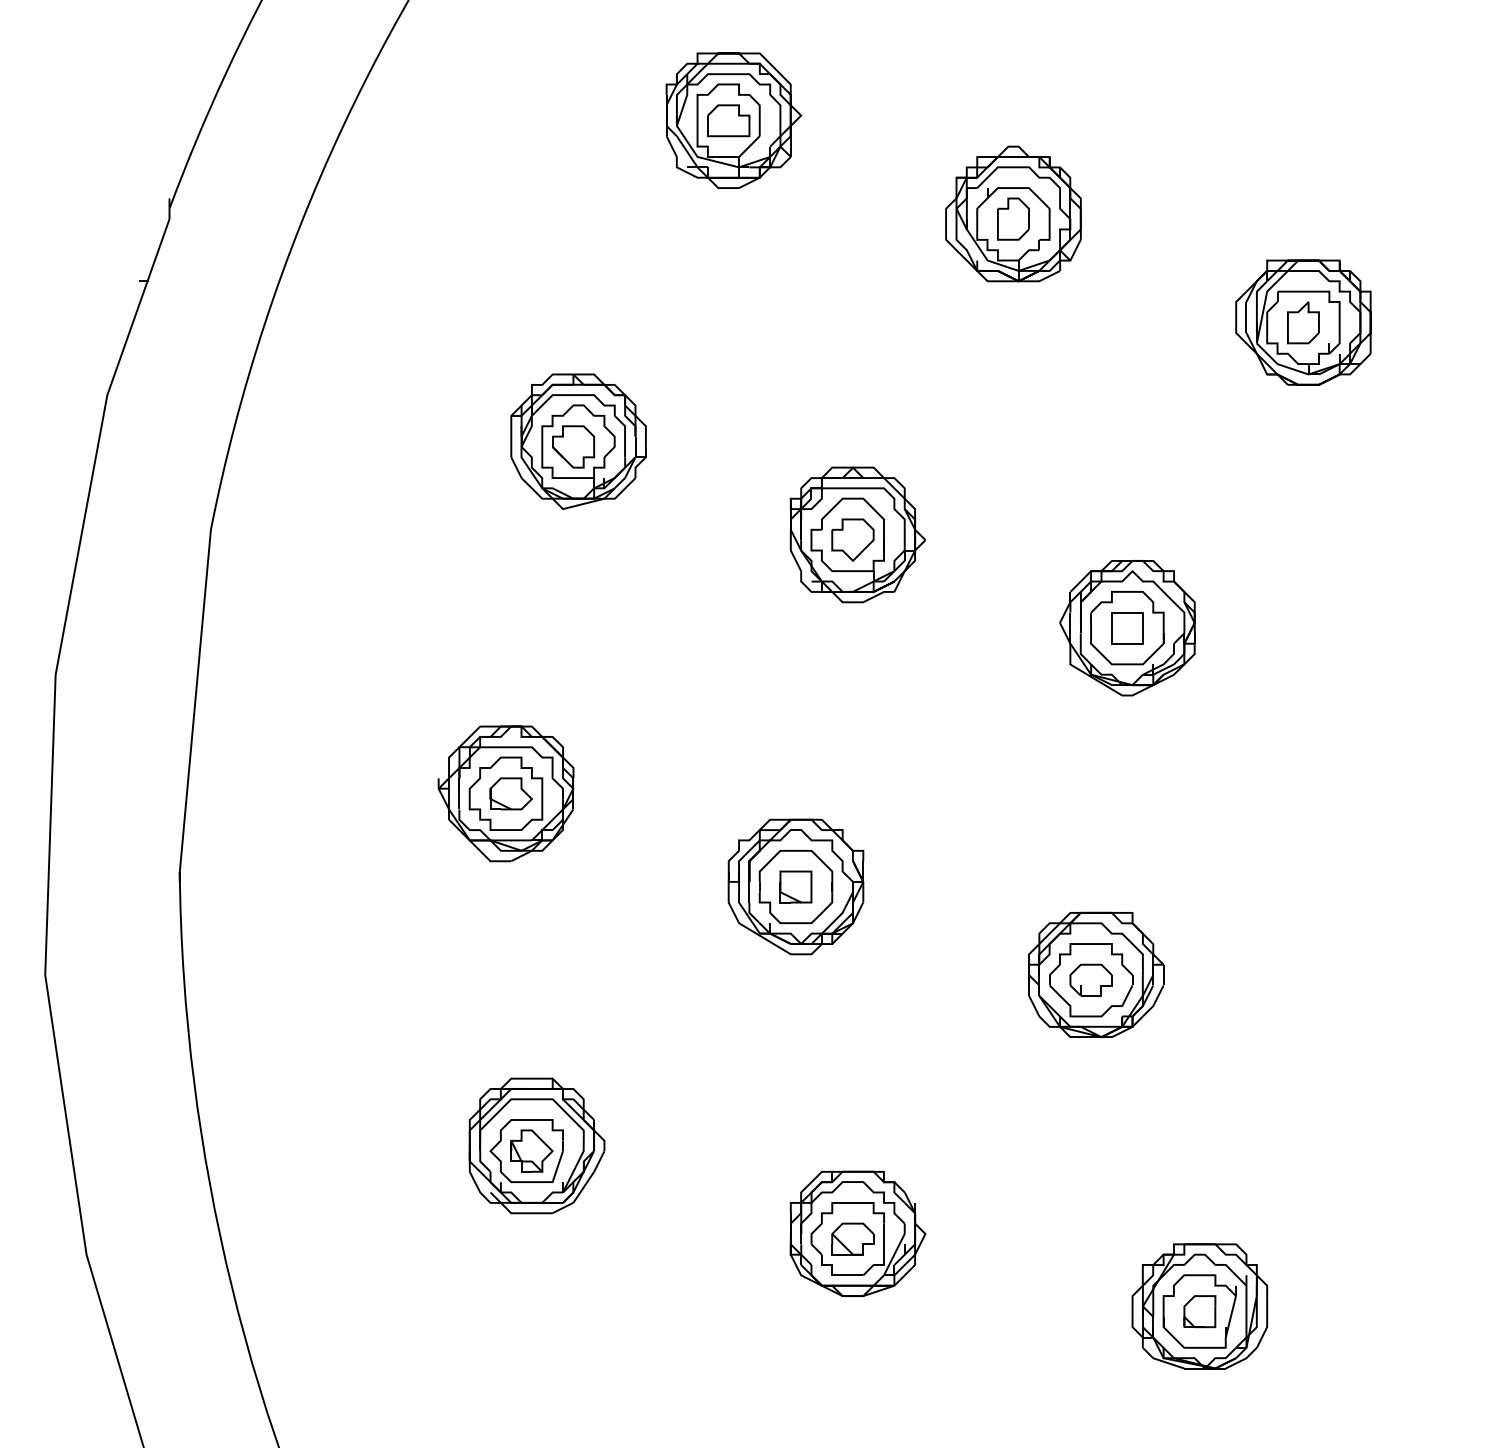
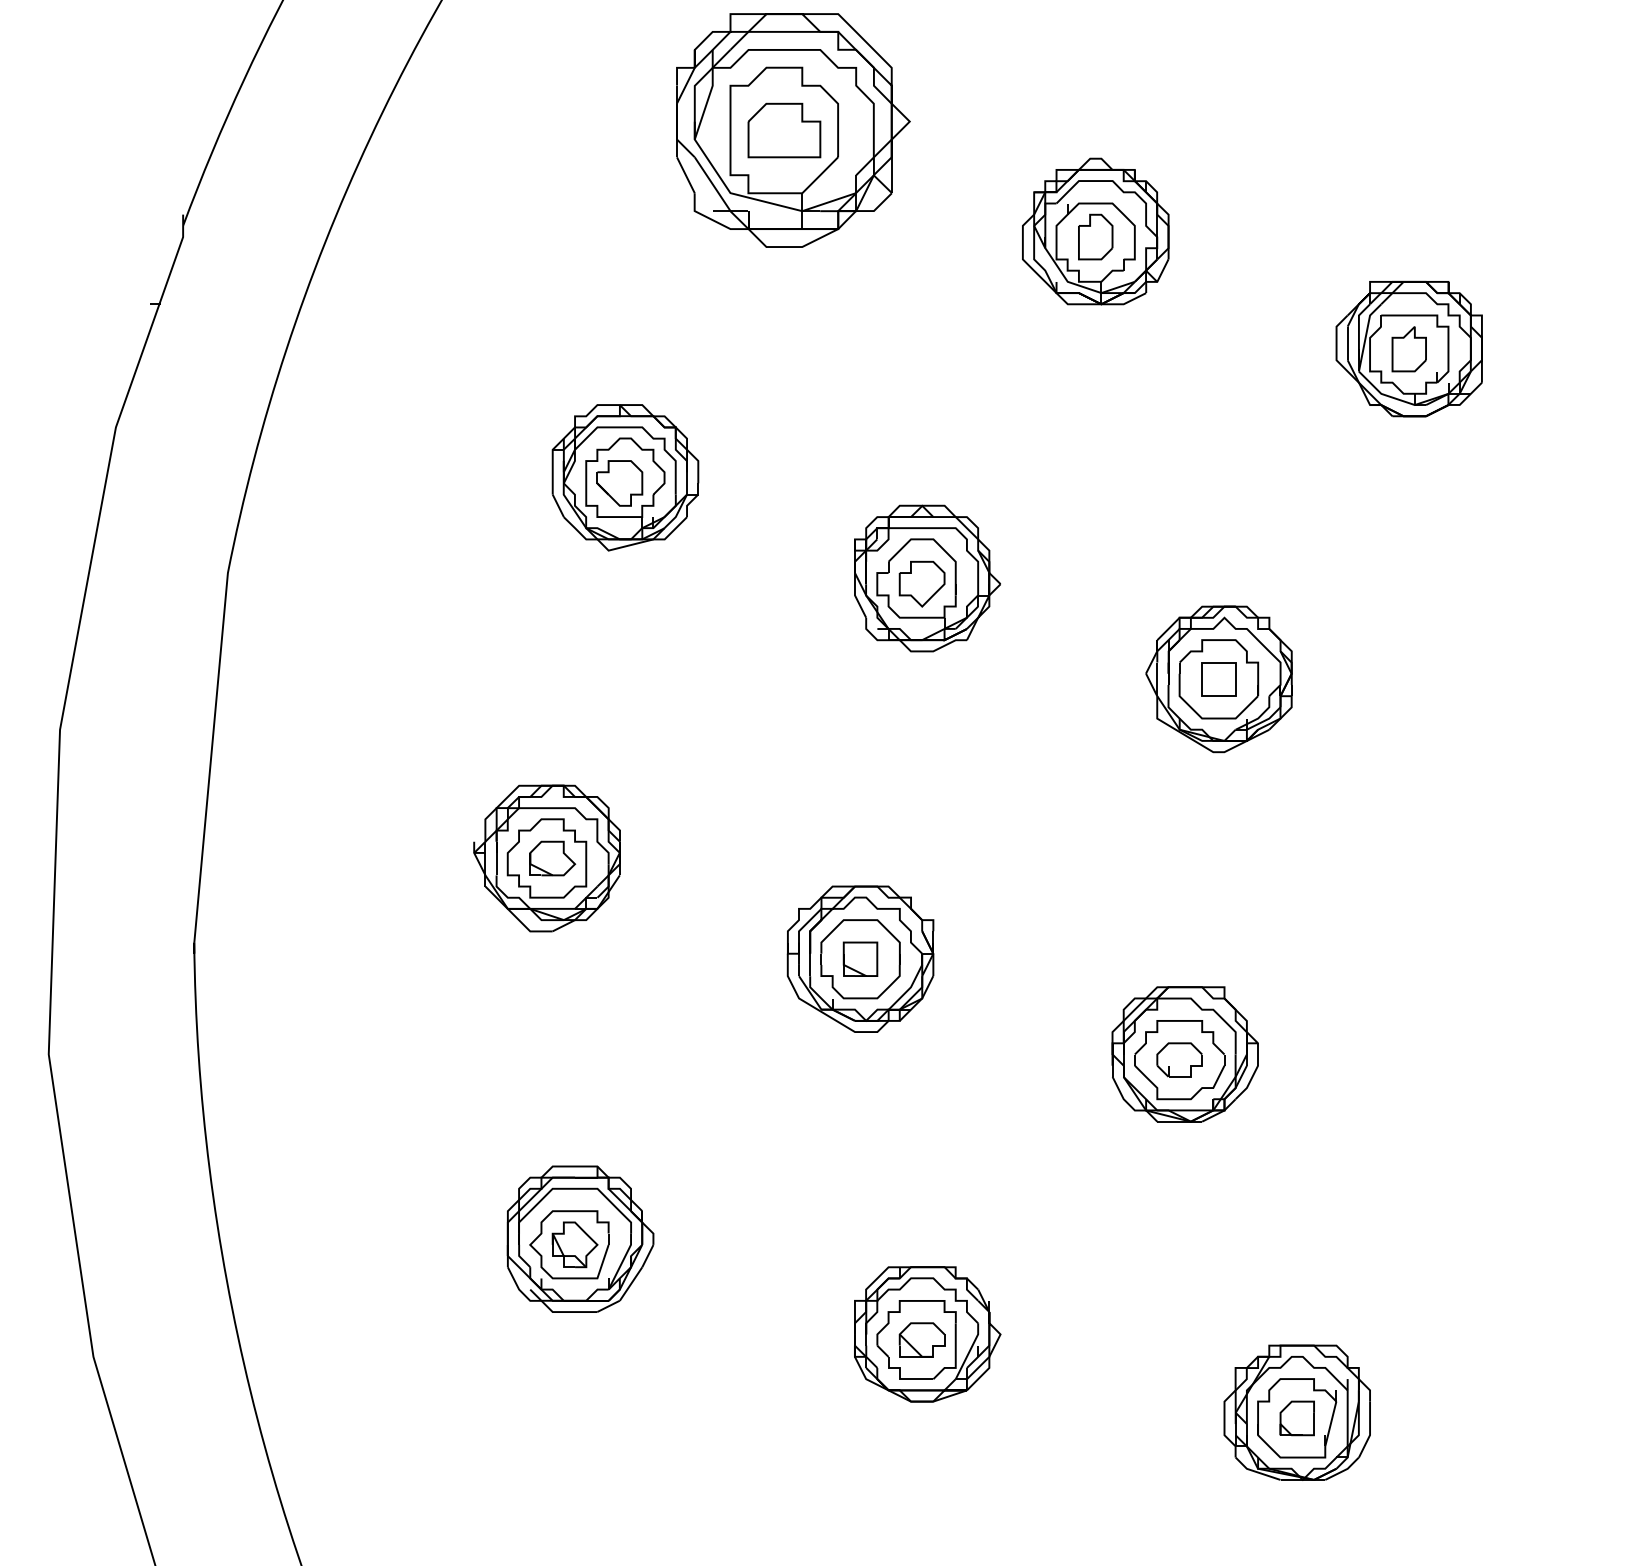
part: (733, 120) -> (793, 130), size x1.6

